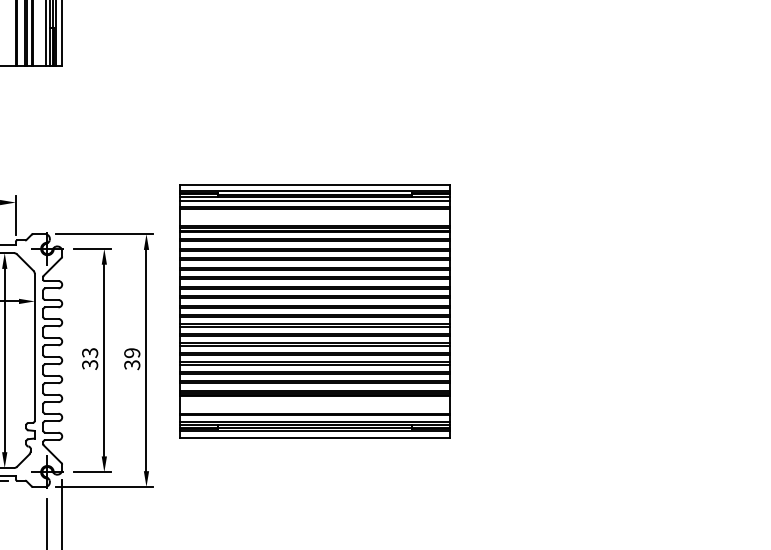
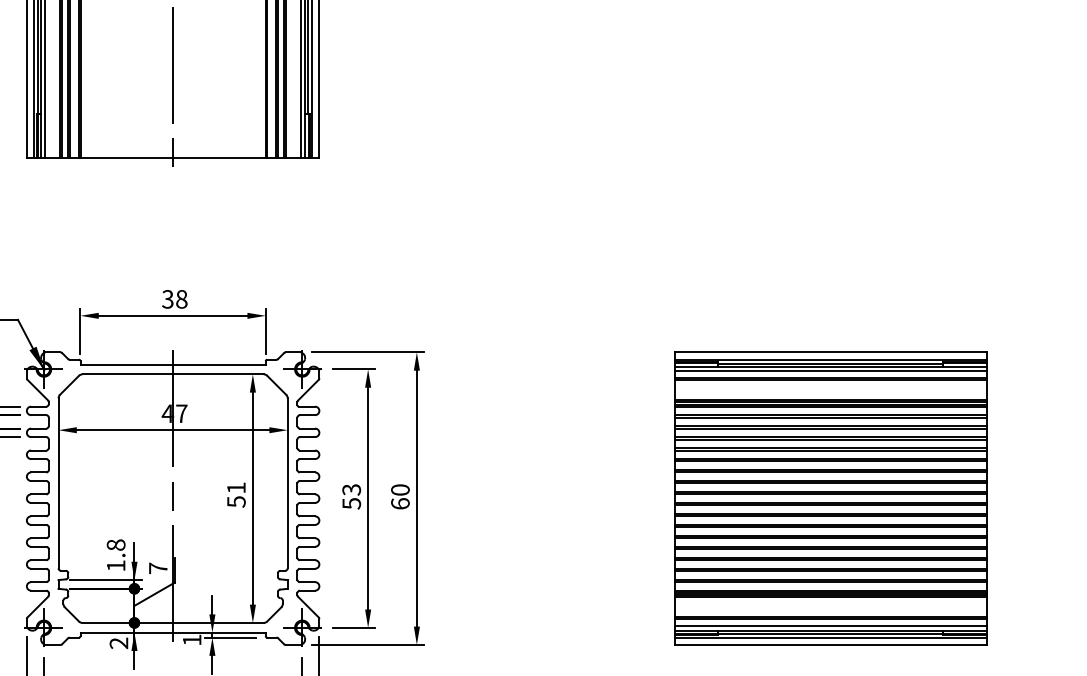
part: (314, 311) -> (830, 498), moved
text: (132, 358) -> (400, 496), 39 -> 60
text: (89, 364) -> (351, 503), 33 -> 53

